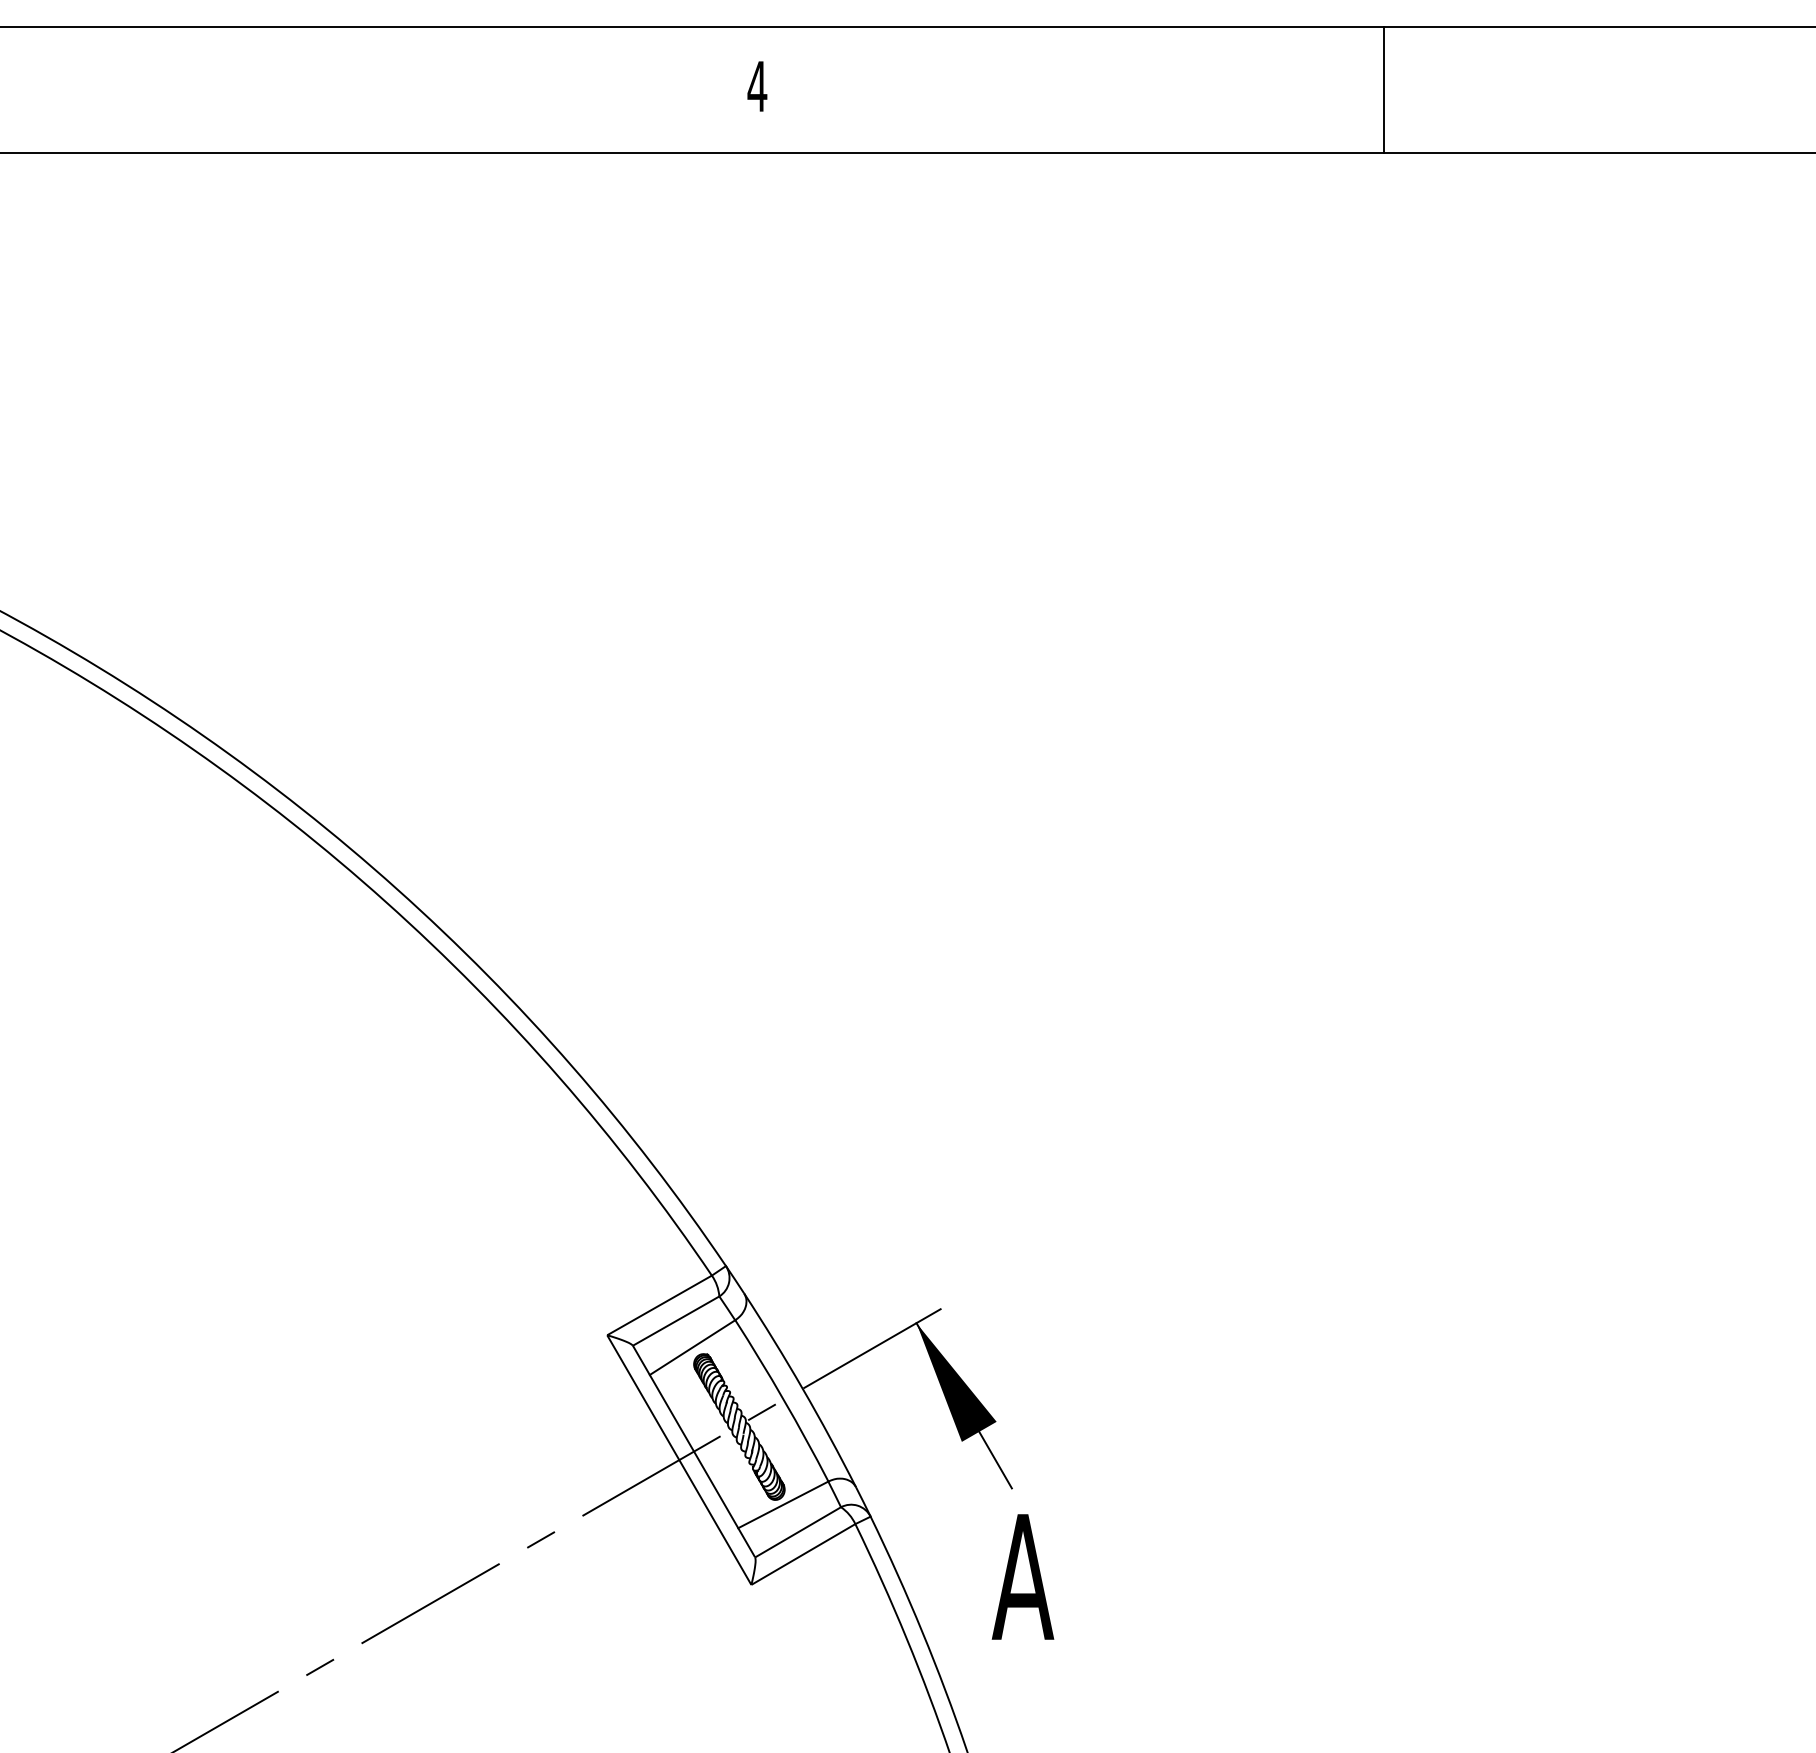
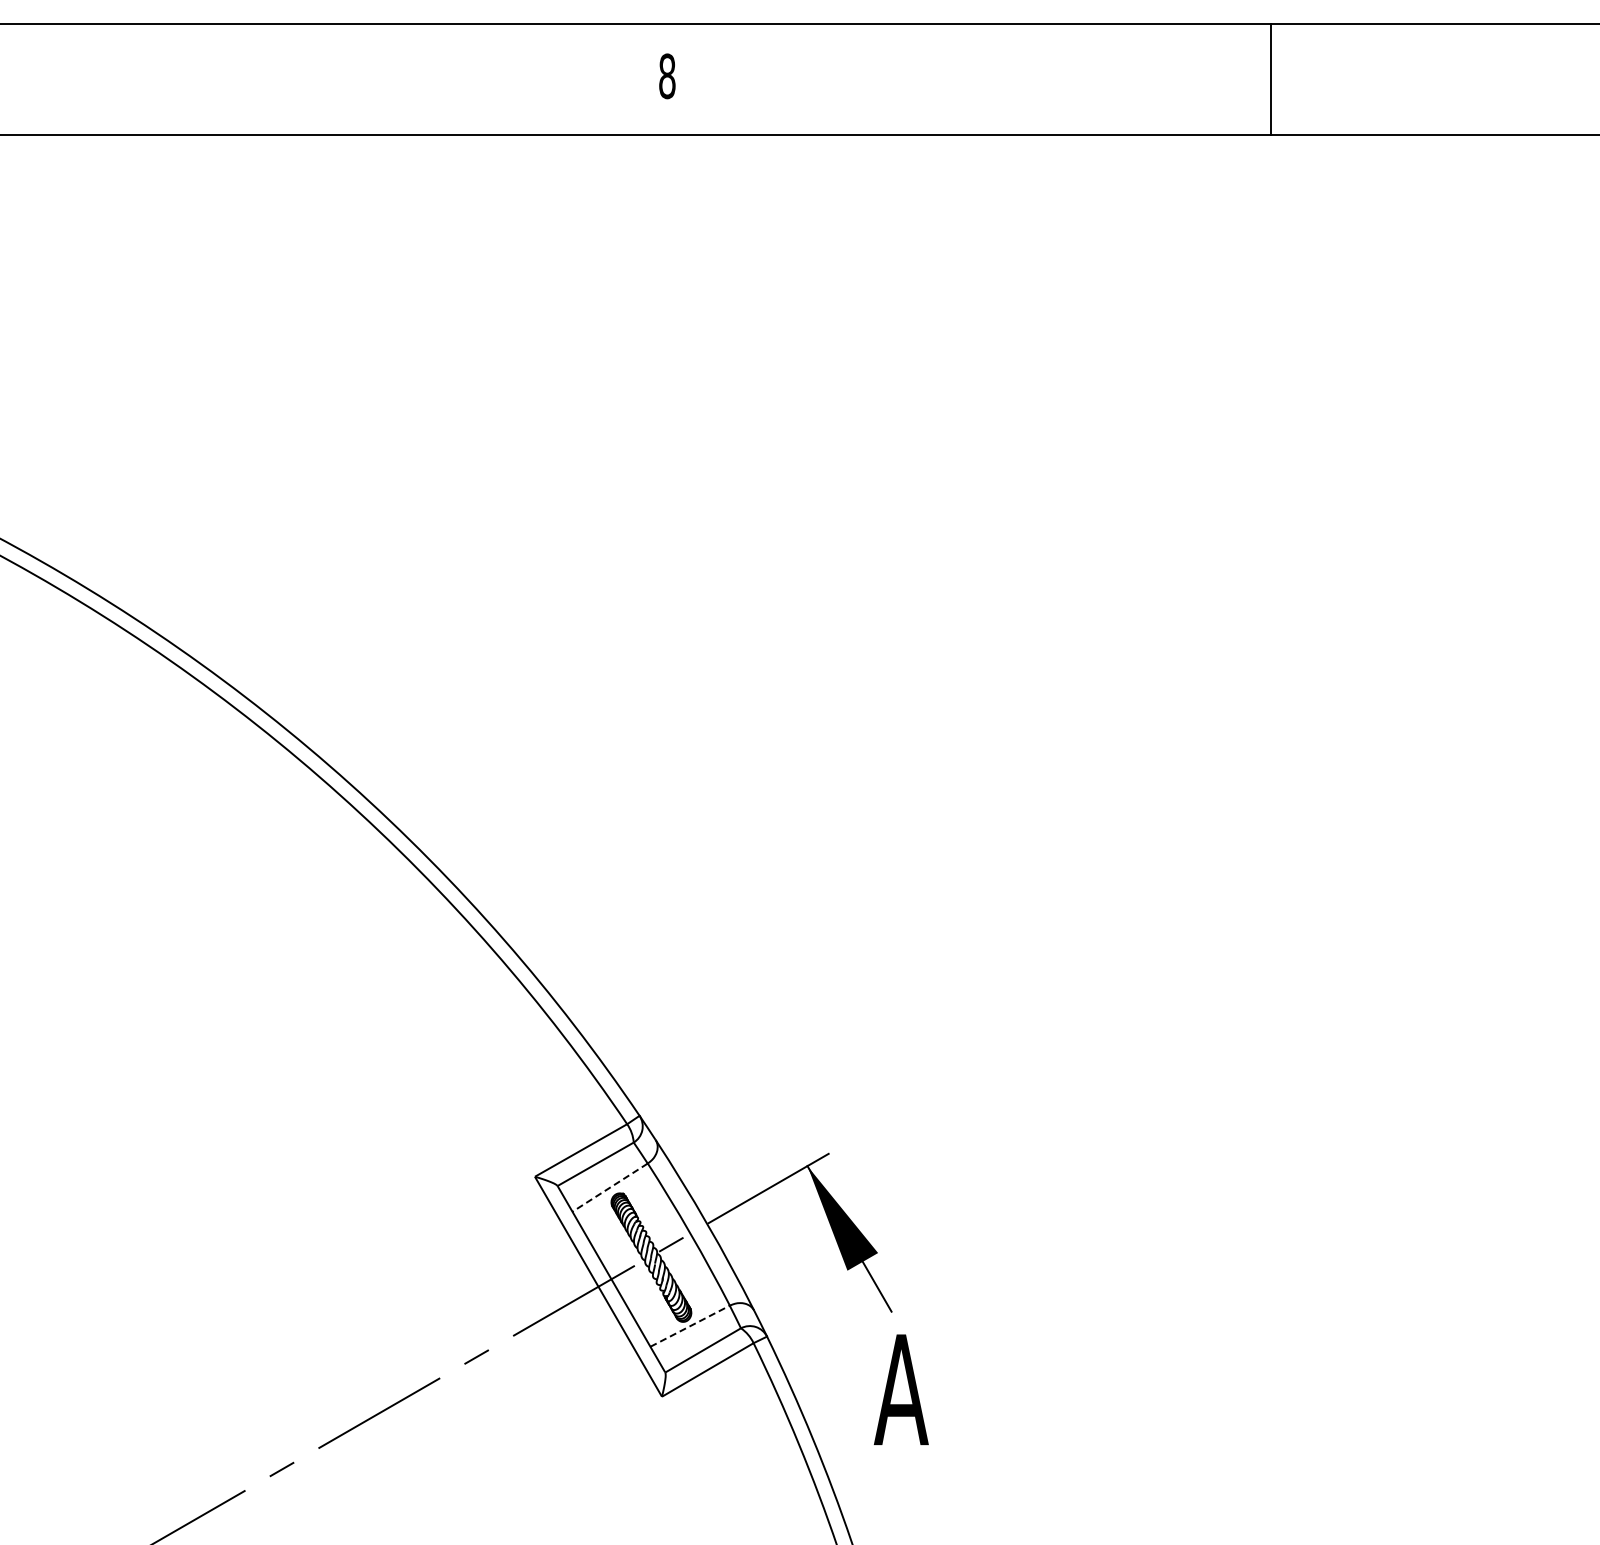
text: (756, 86) -> (666, 76), 4 -> 8
line: (1384, 90) -> (1270, 79), moved
line: (692, 1347) -> (610, 1187), solid -> dashed
line: (783, 1505) -> (690, 1326), solid -> dashed

